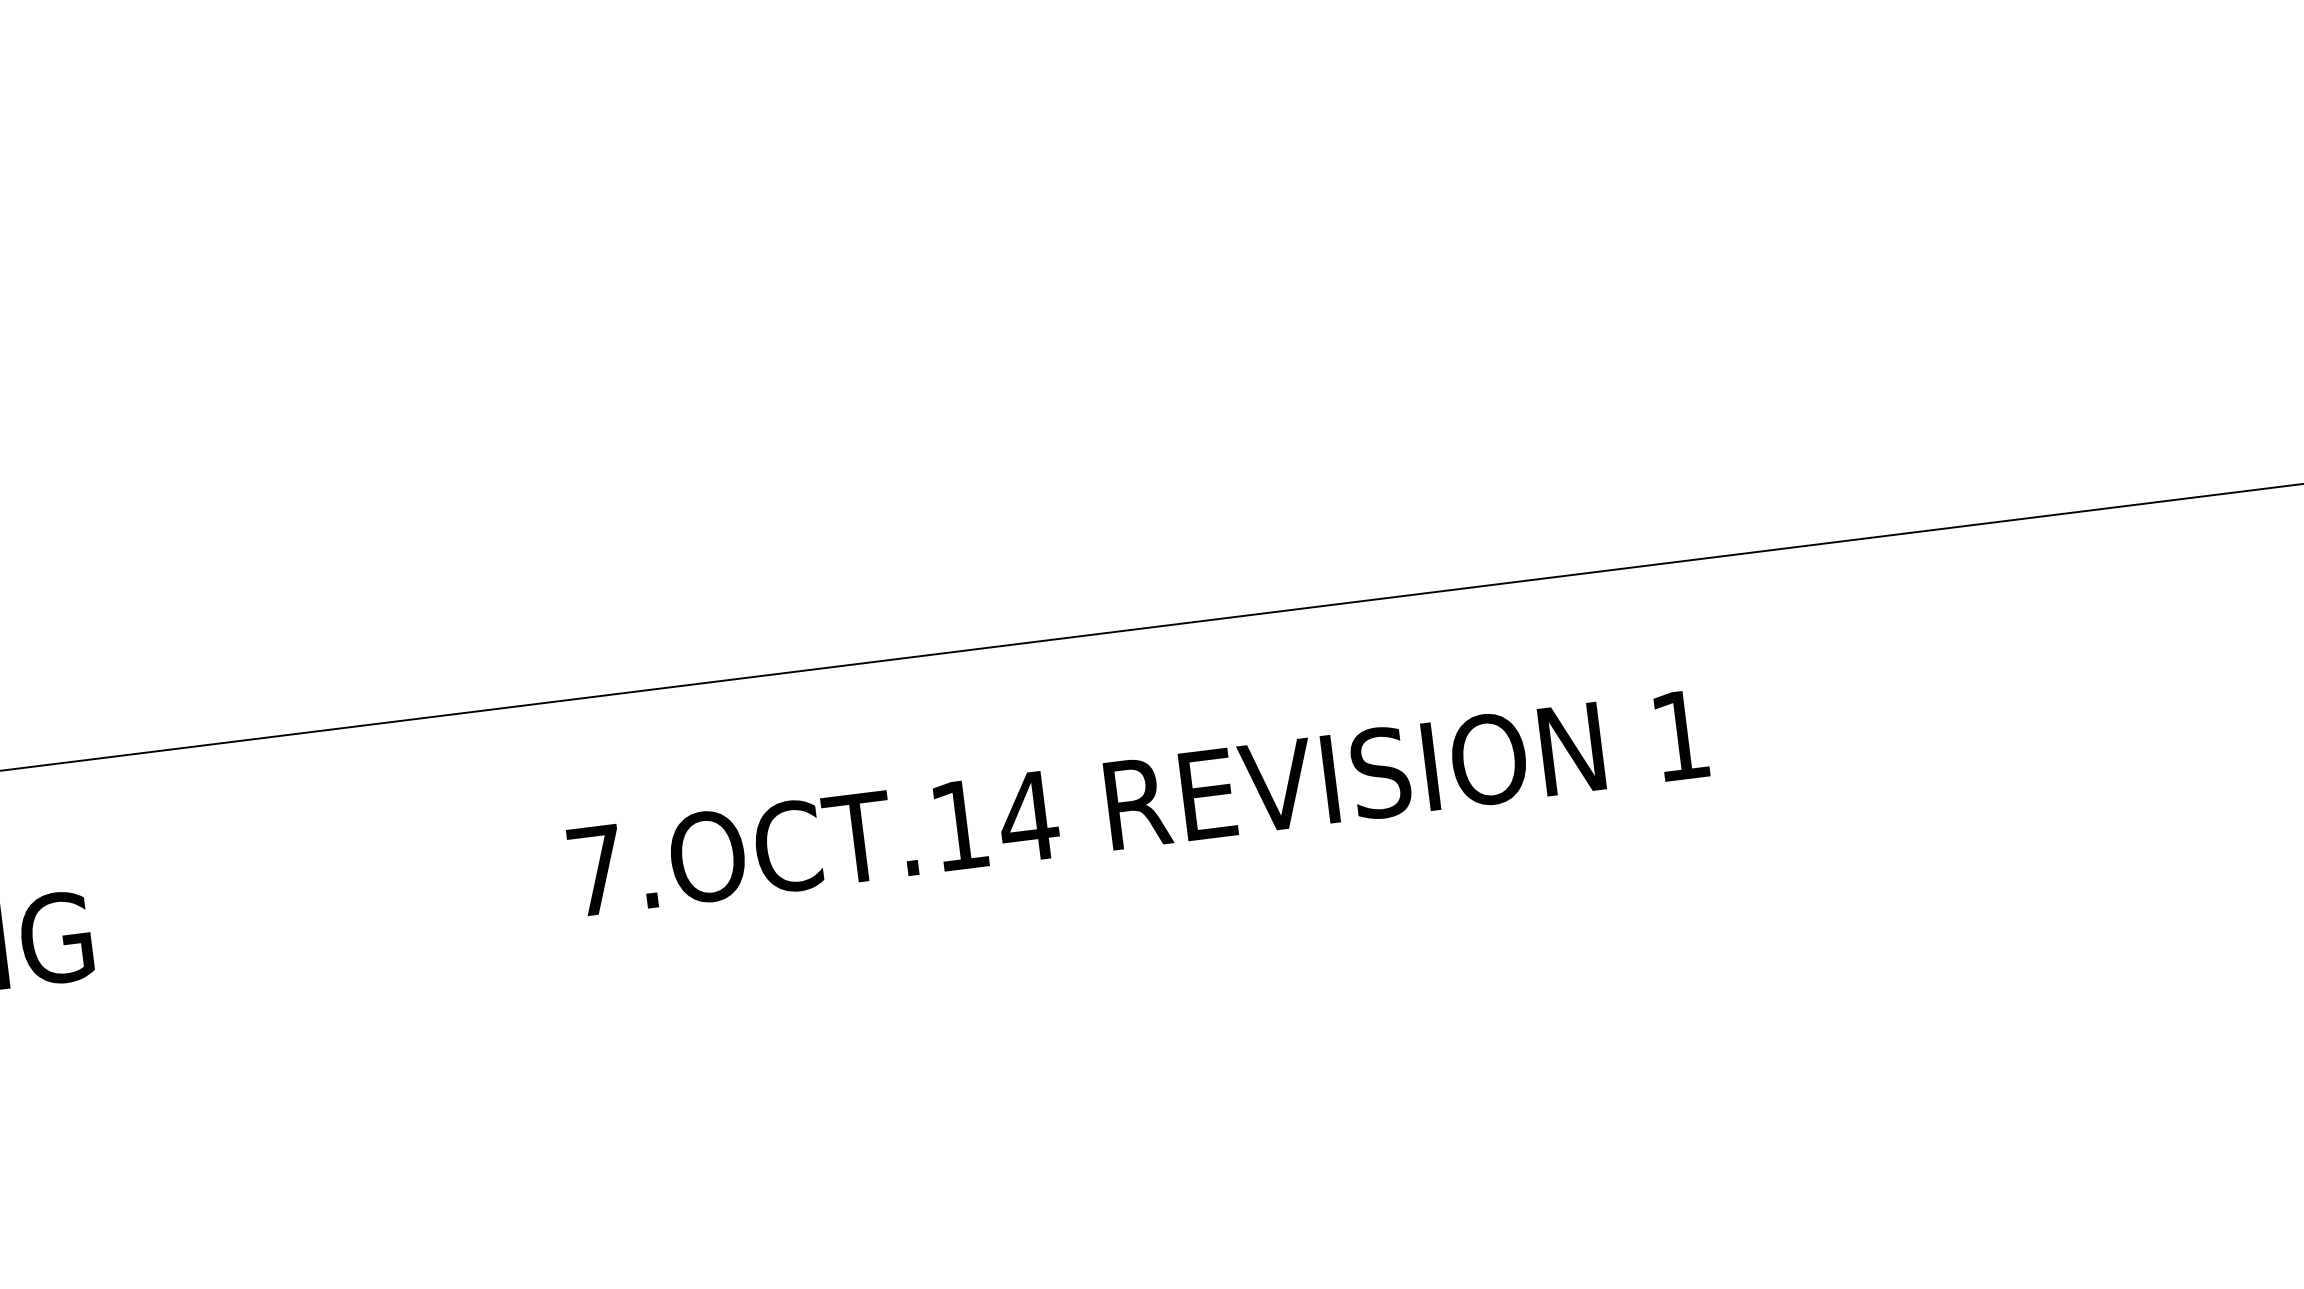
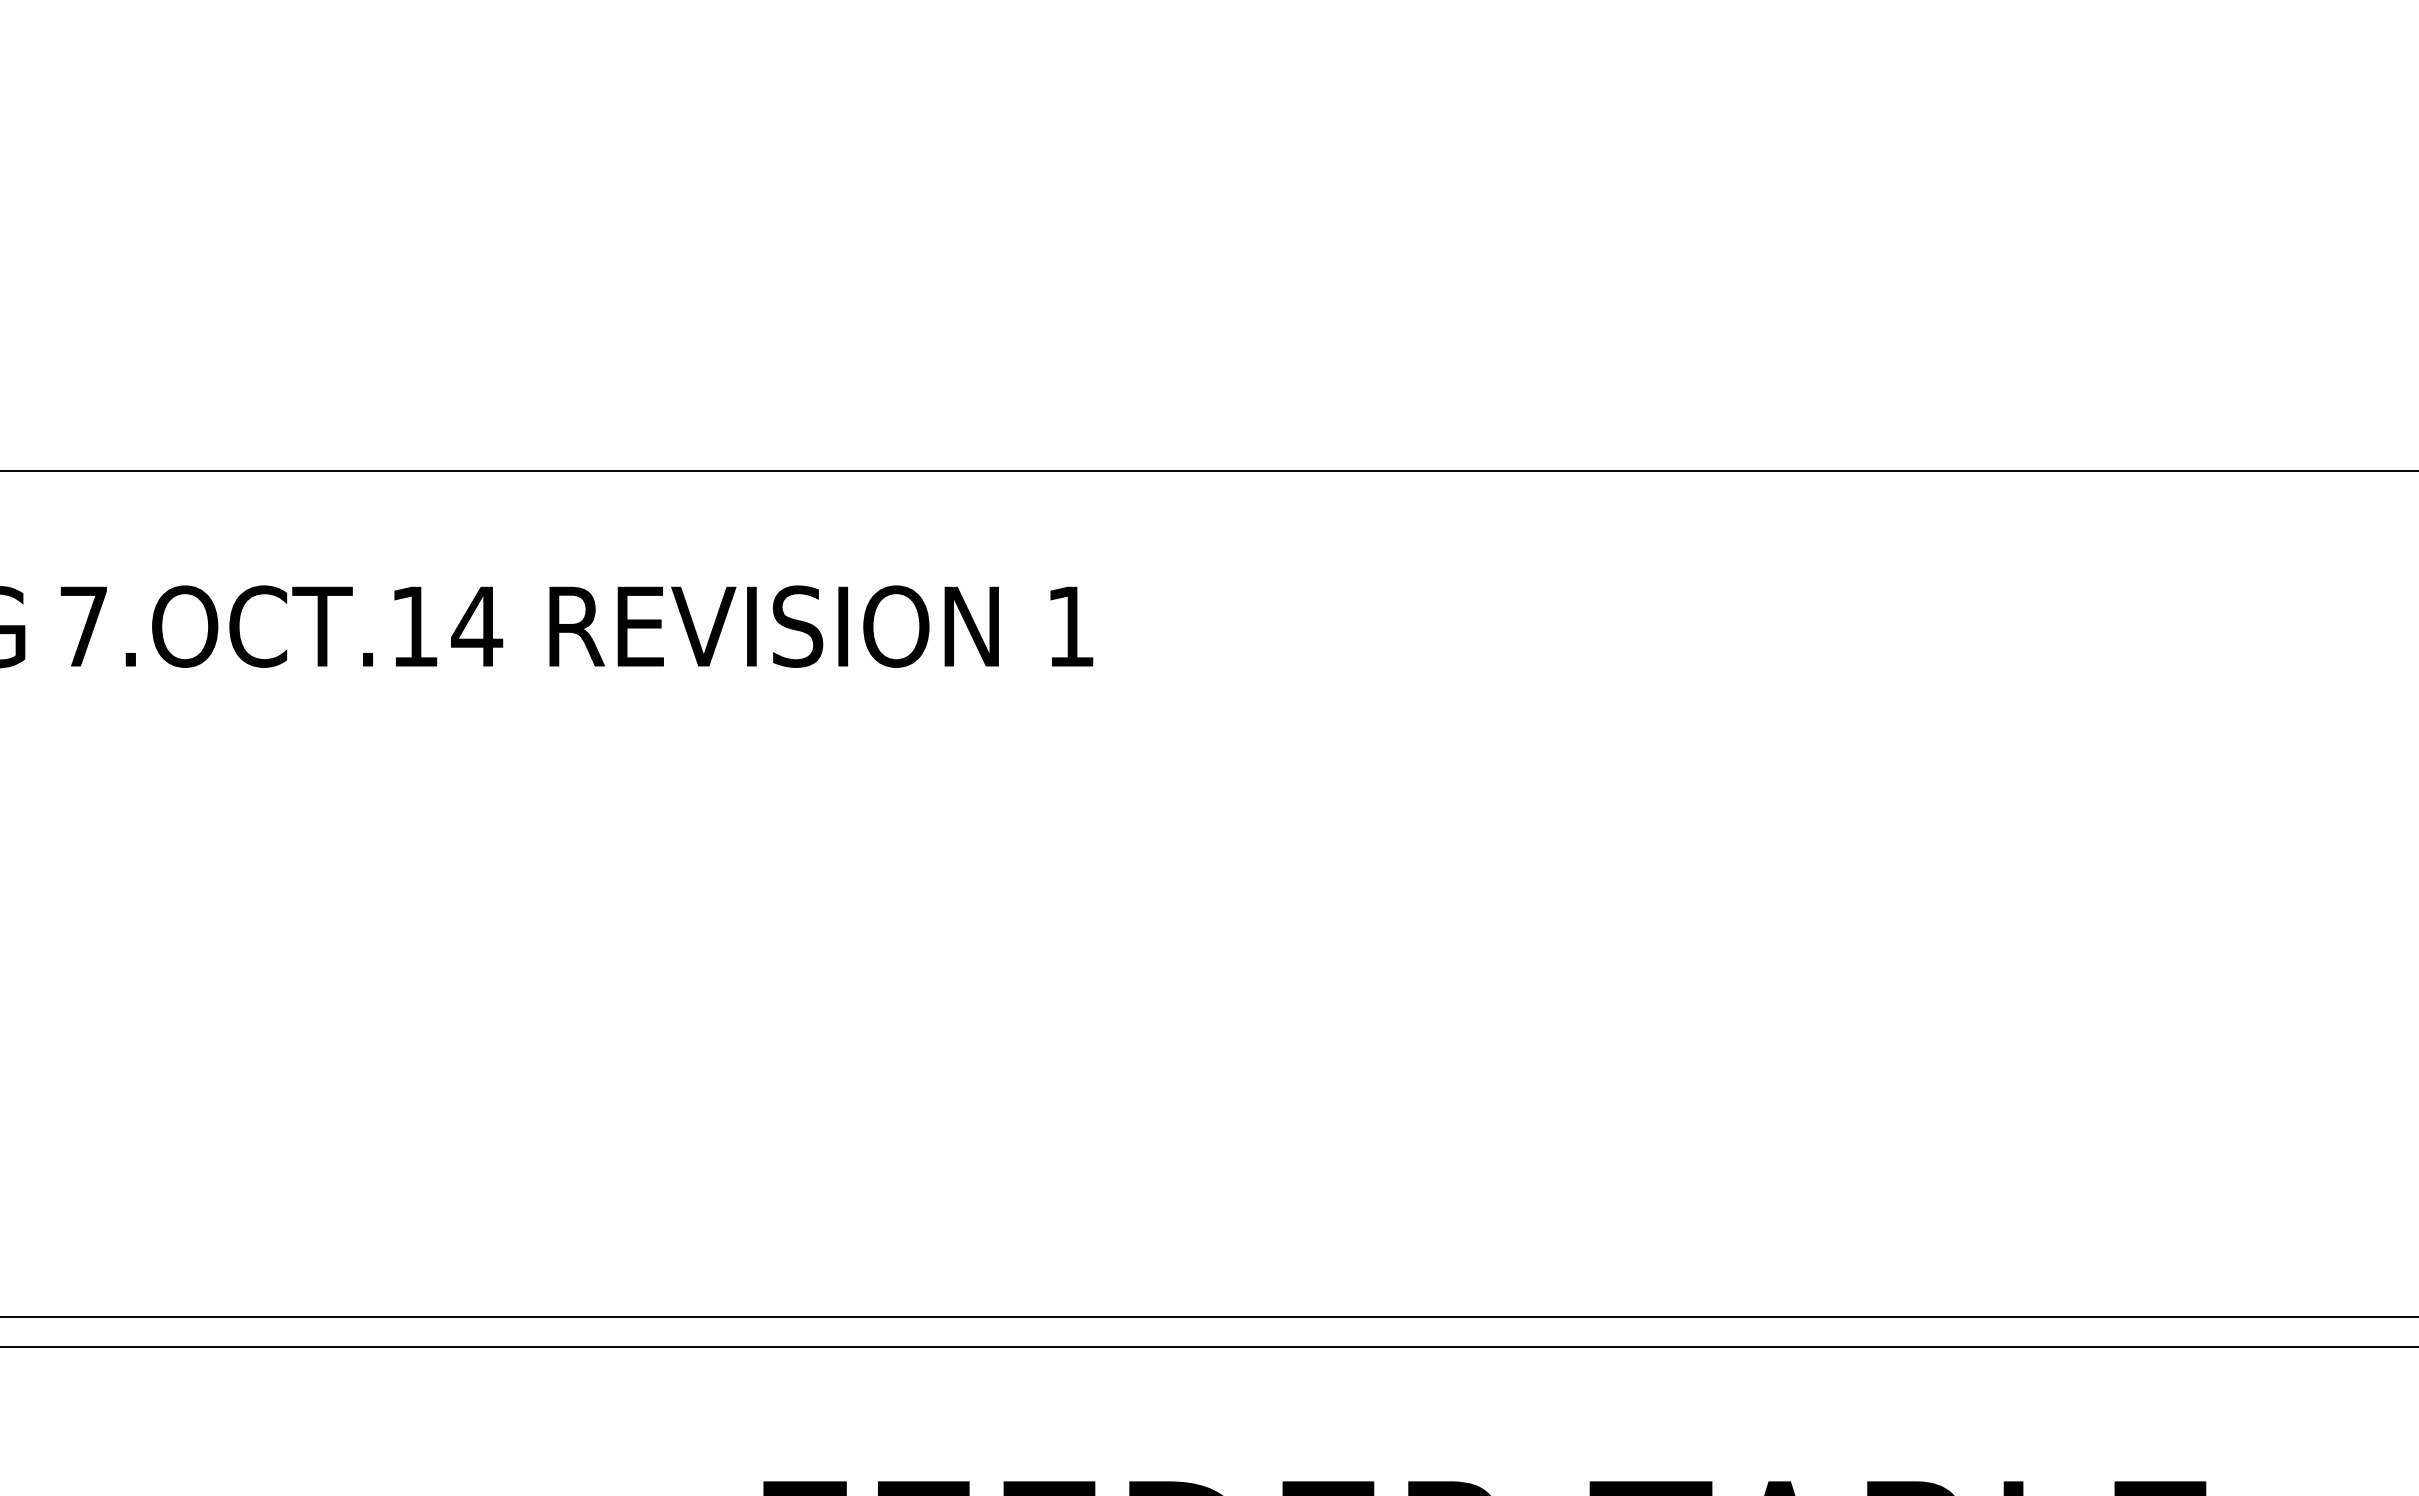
text: (1137, 803) -> (576, 626), moved

